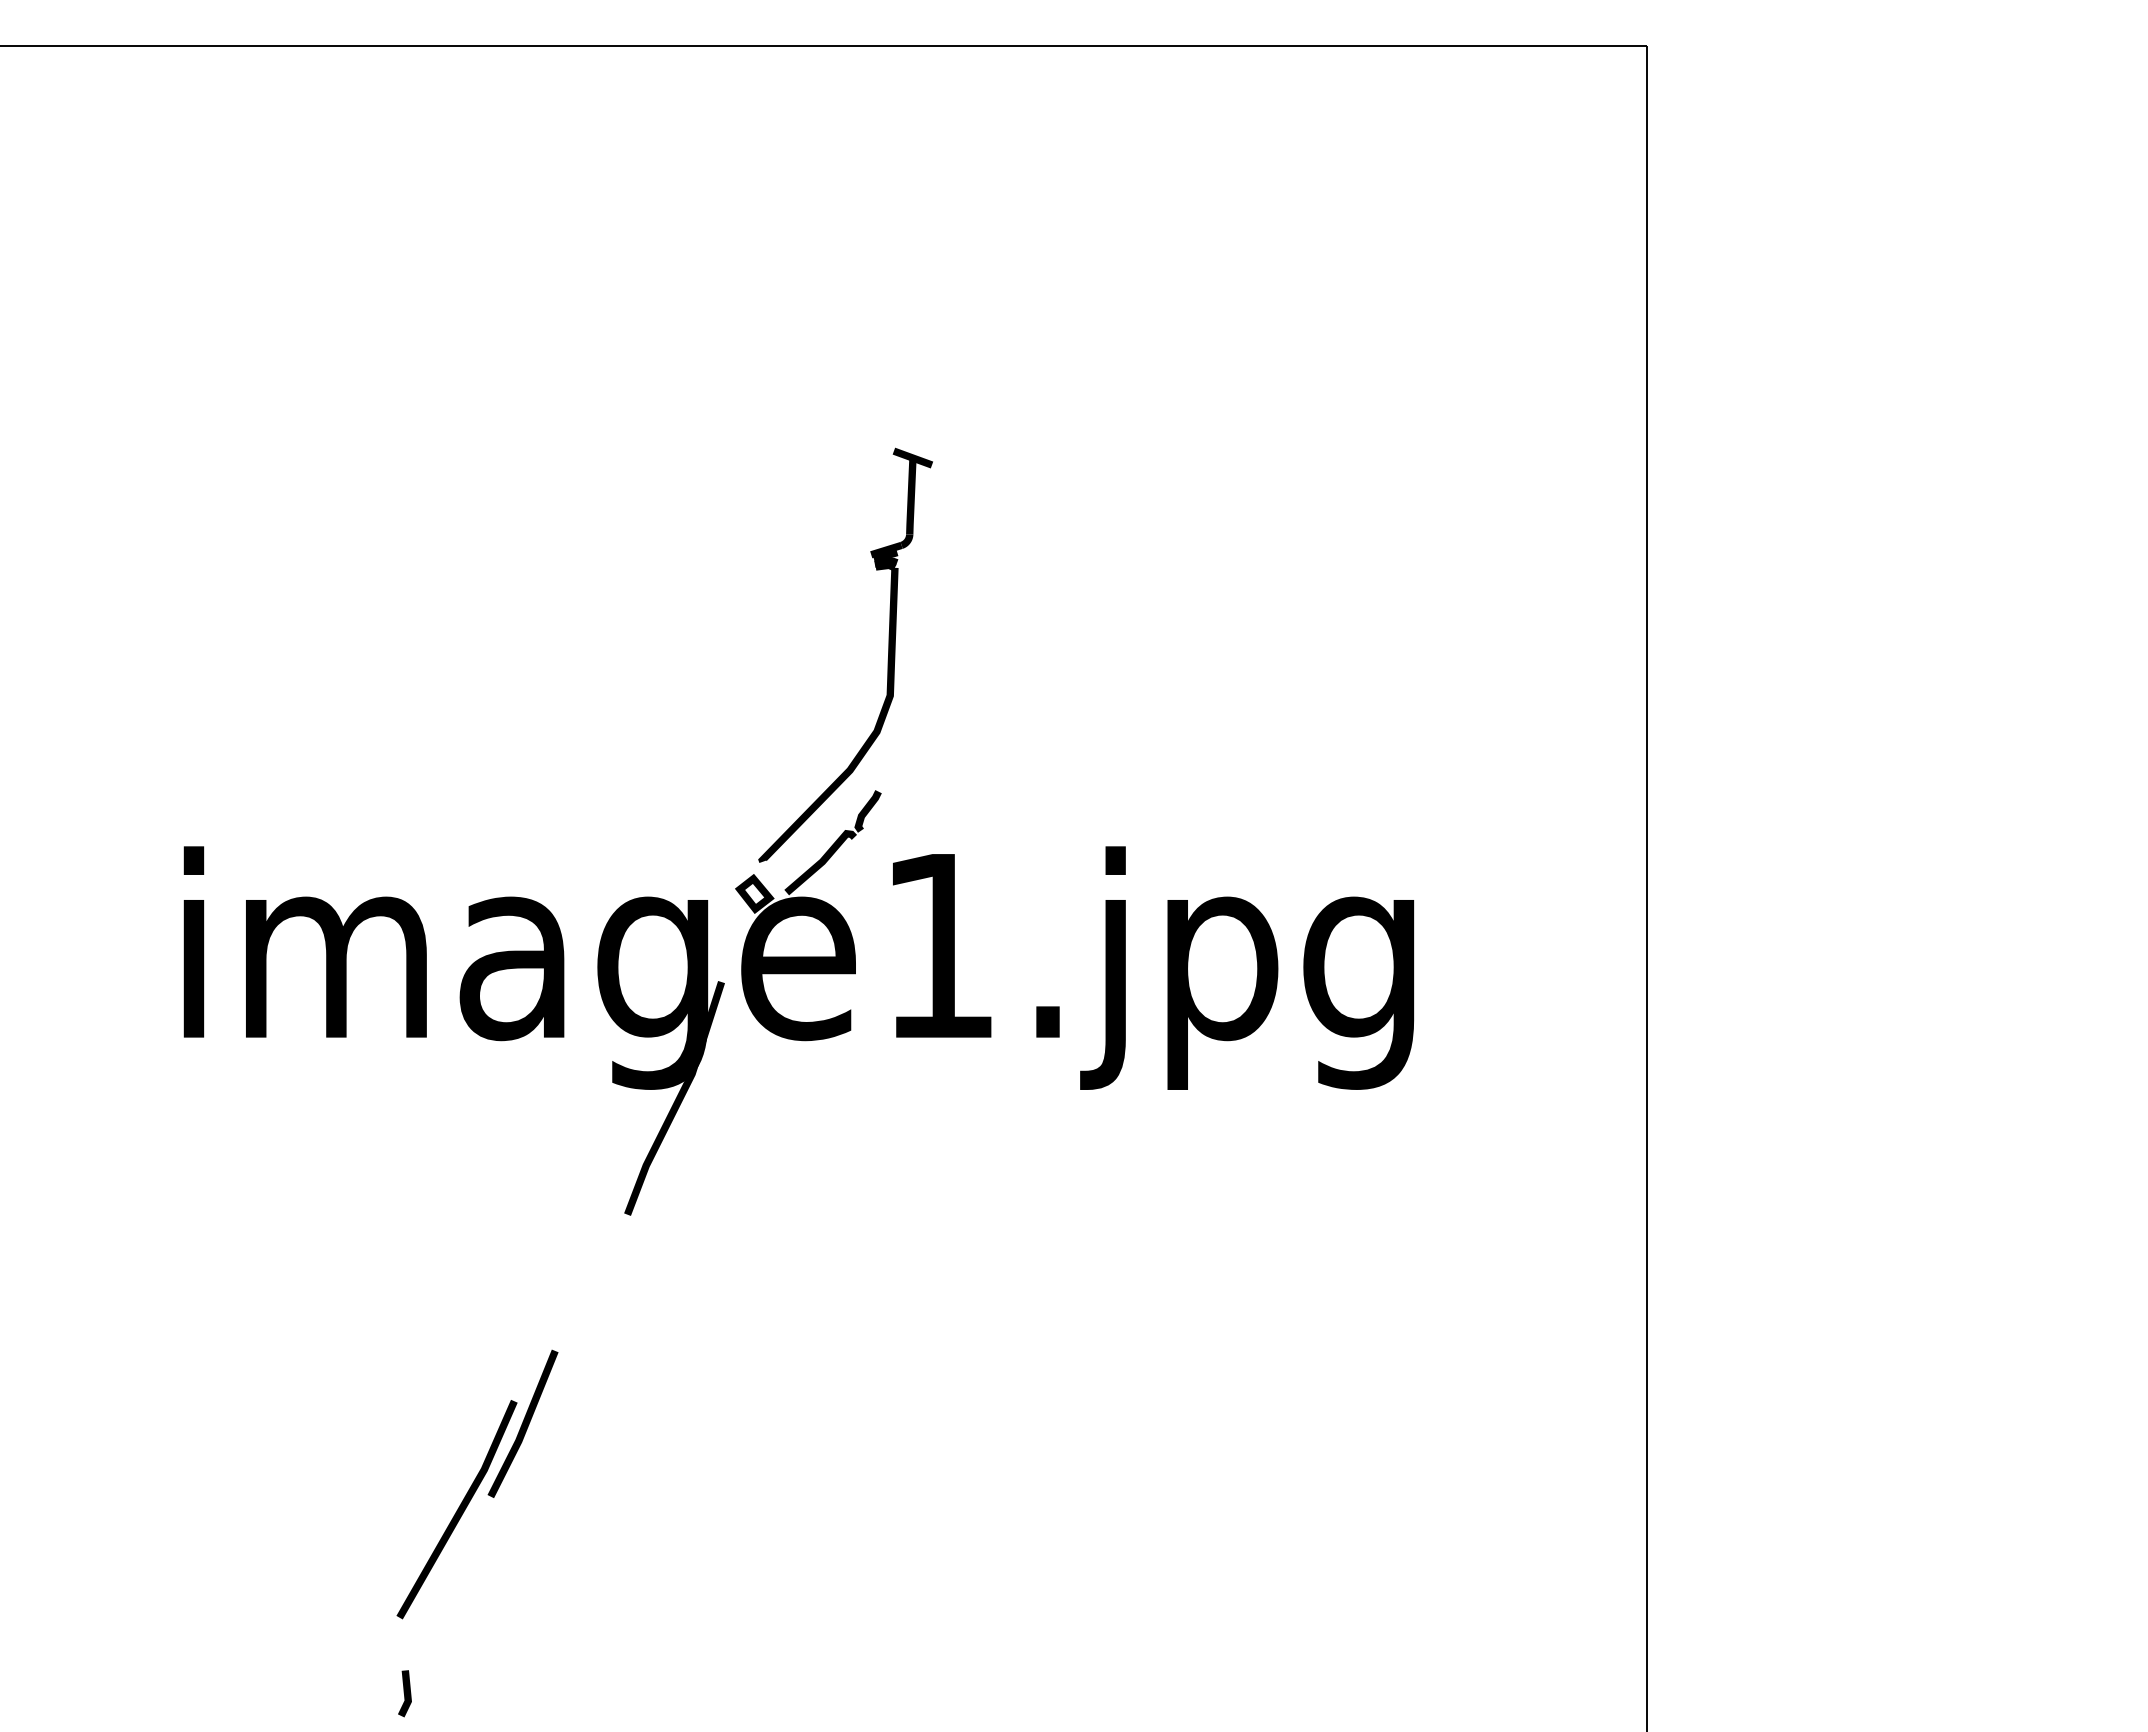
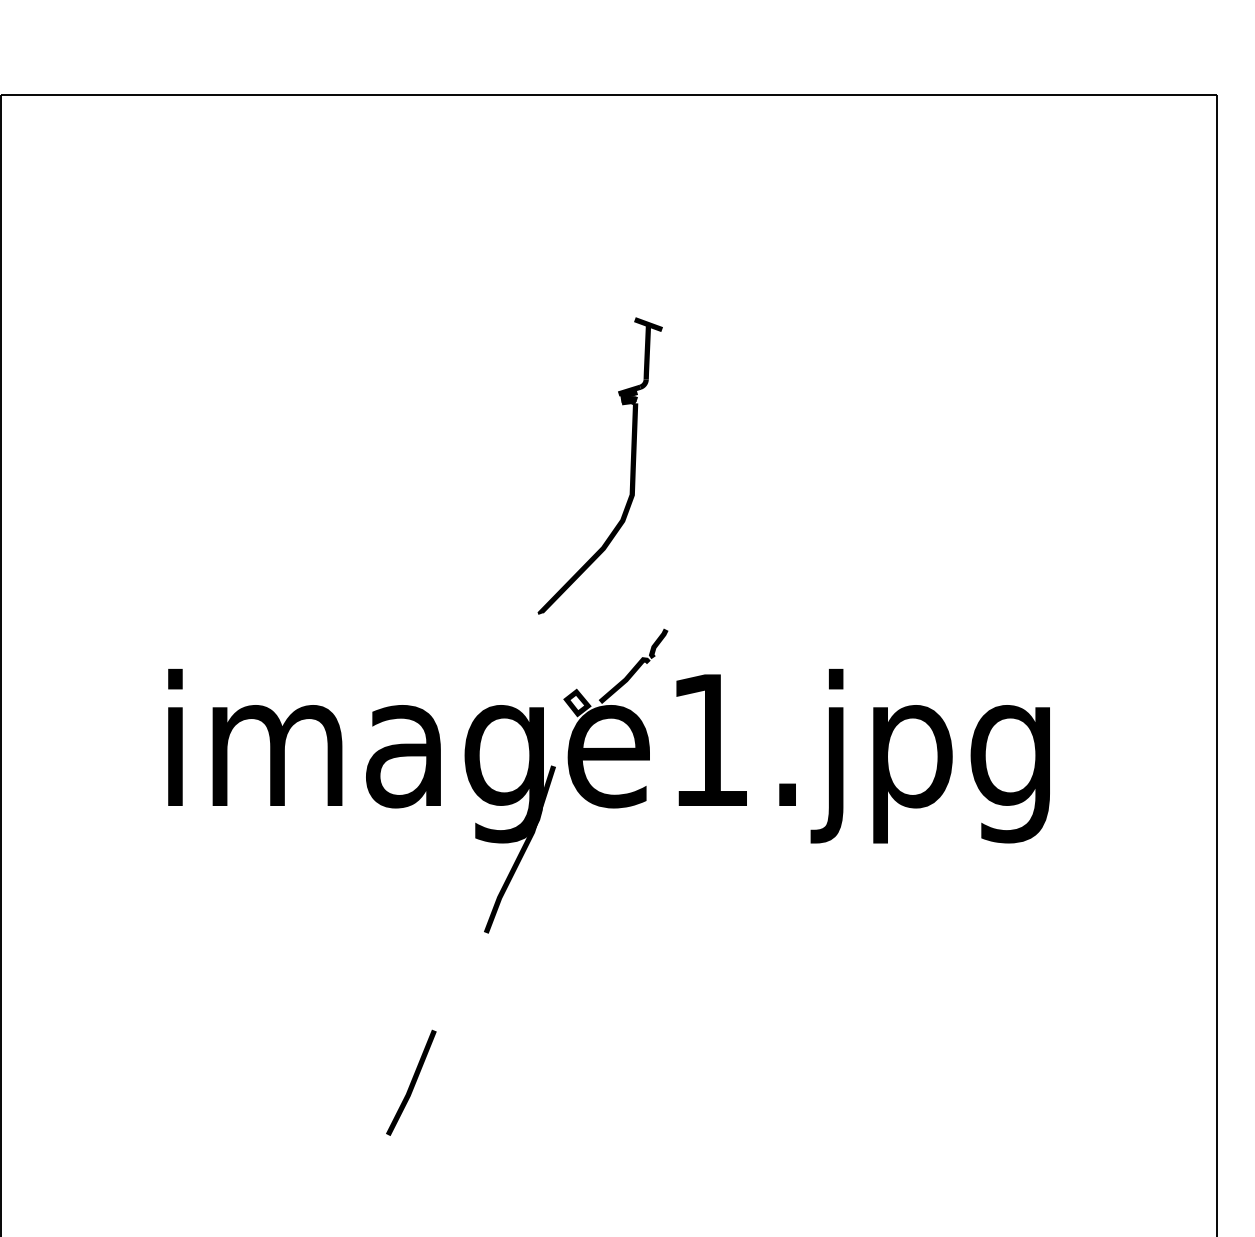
part: (887, 659) -> (630, 469), moved
line: (457, 1509) -> (364, 1144), removed

